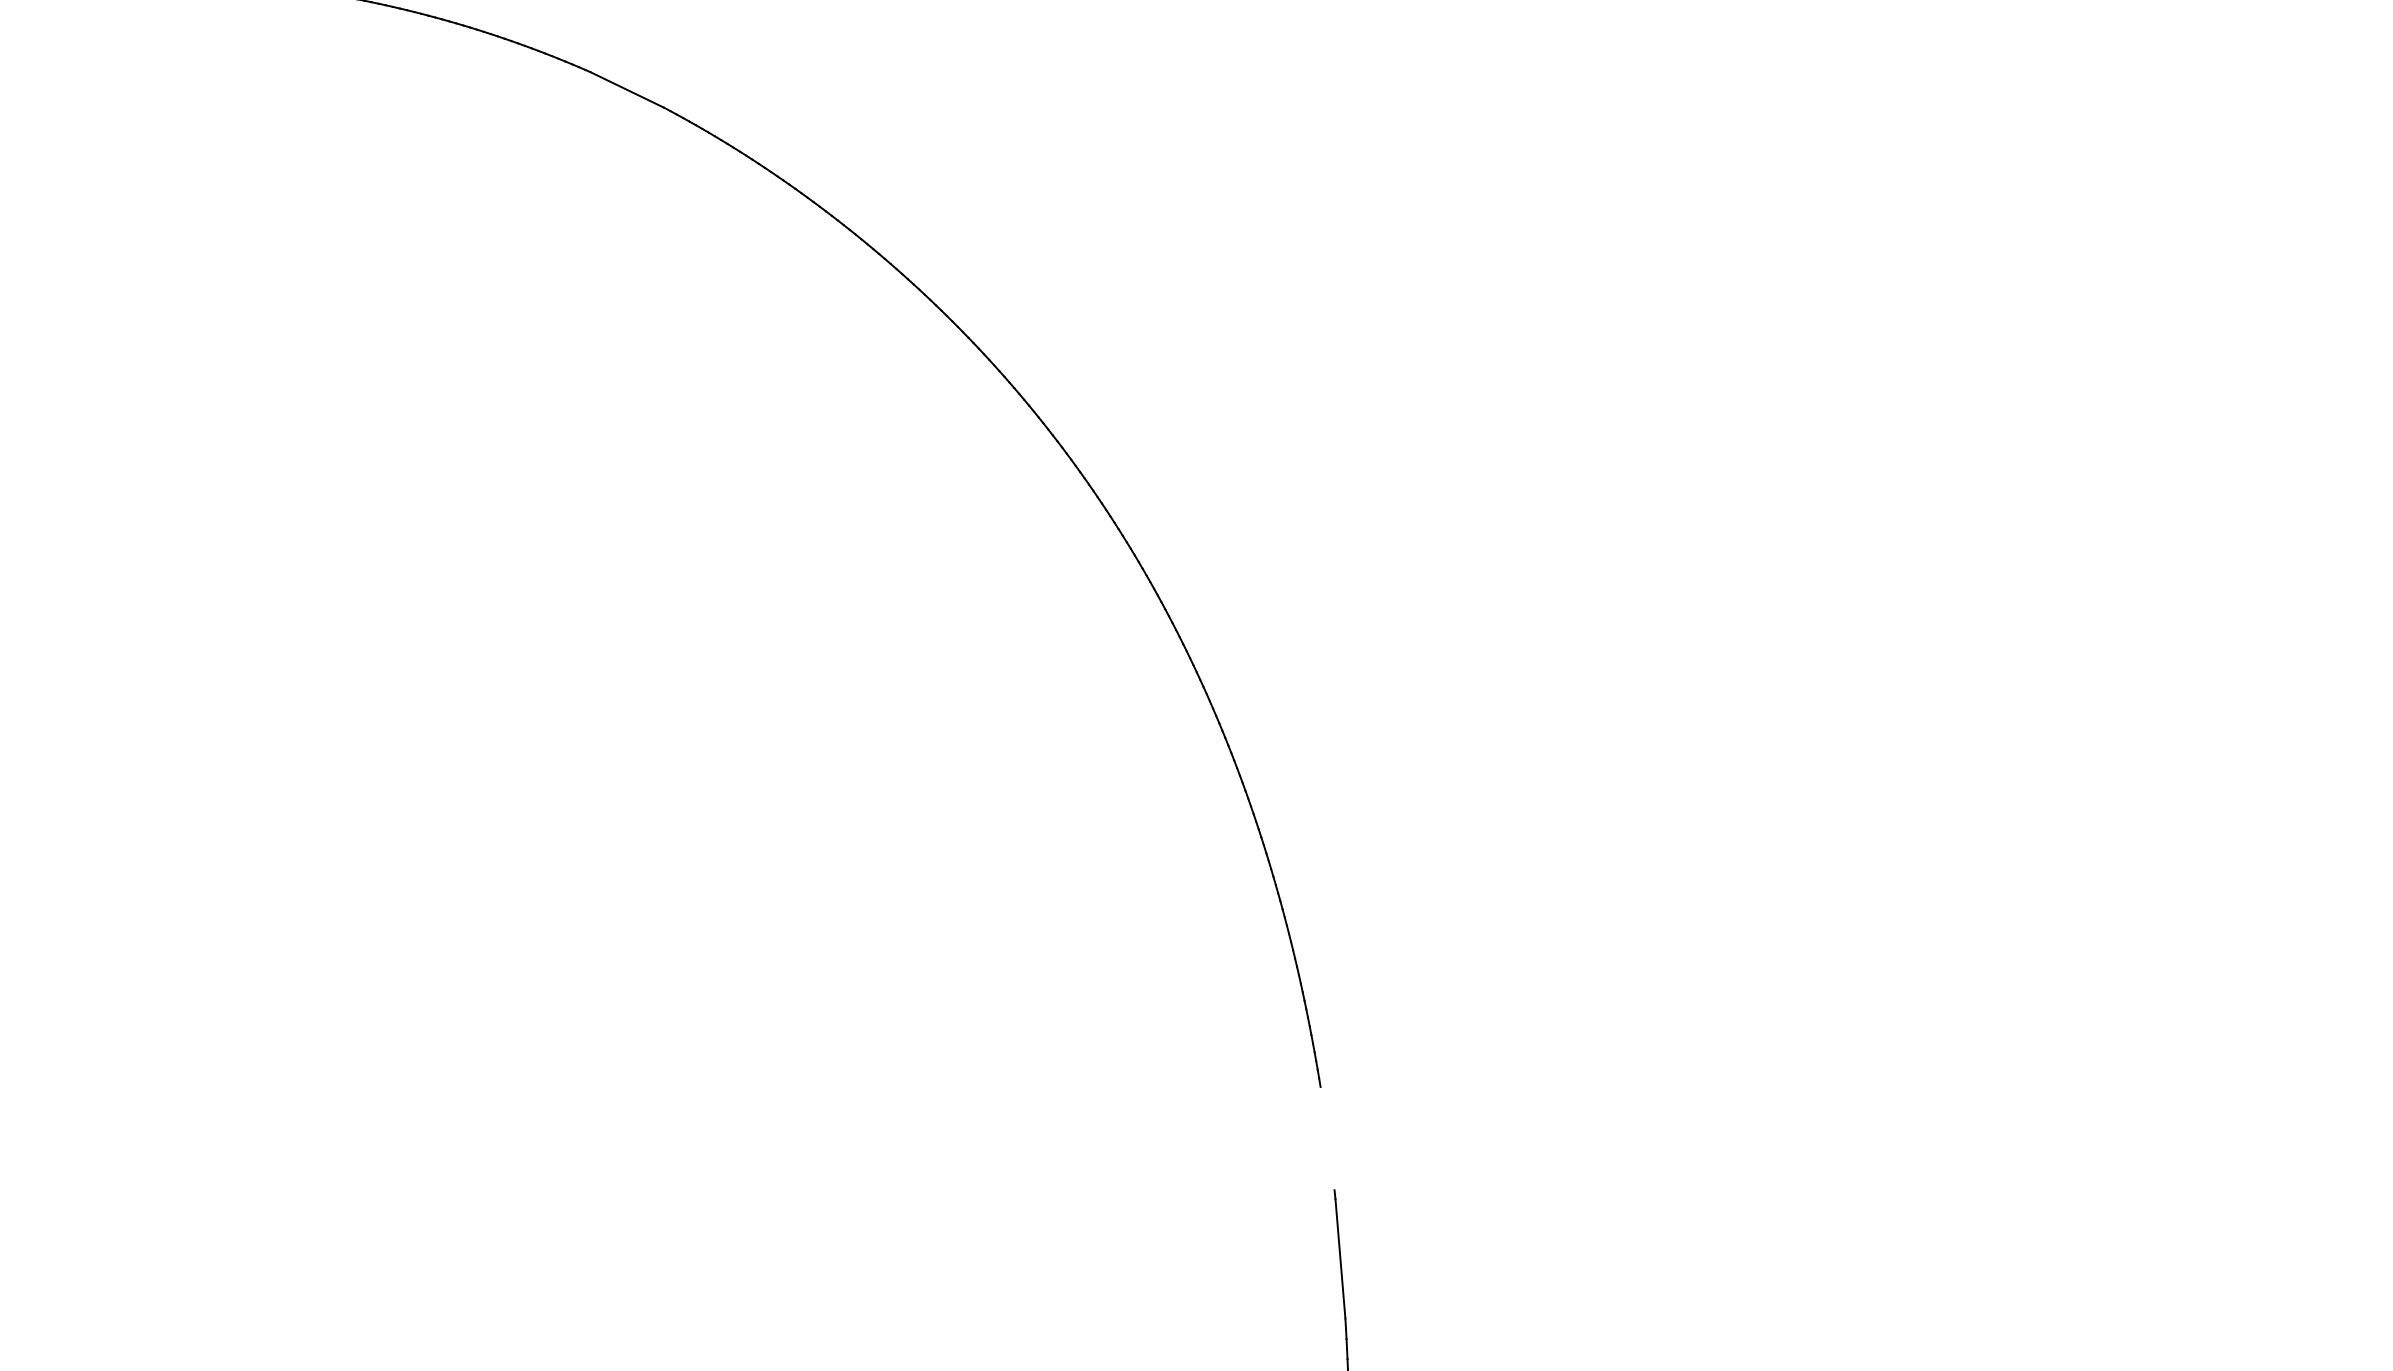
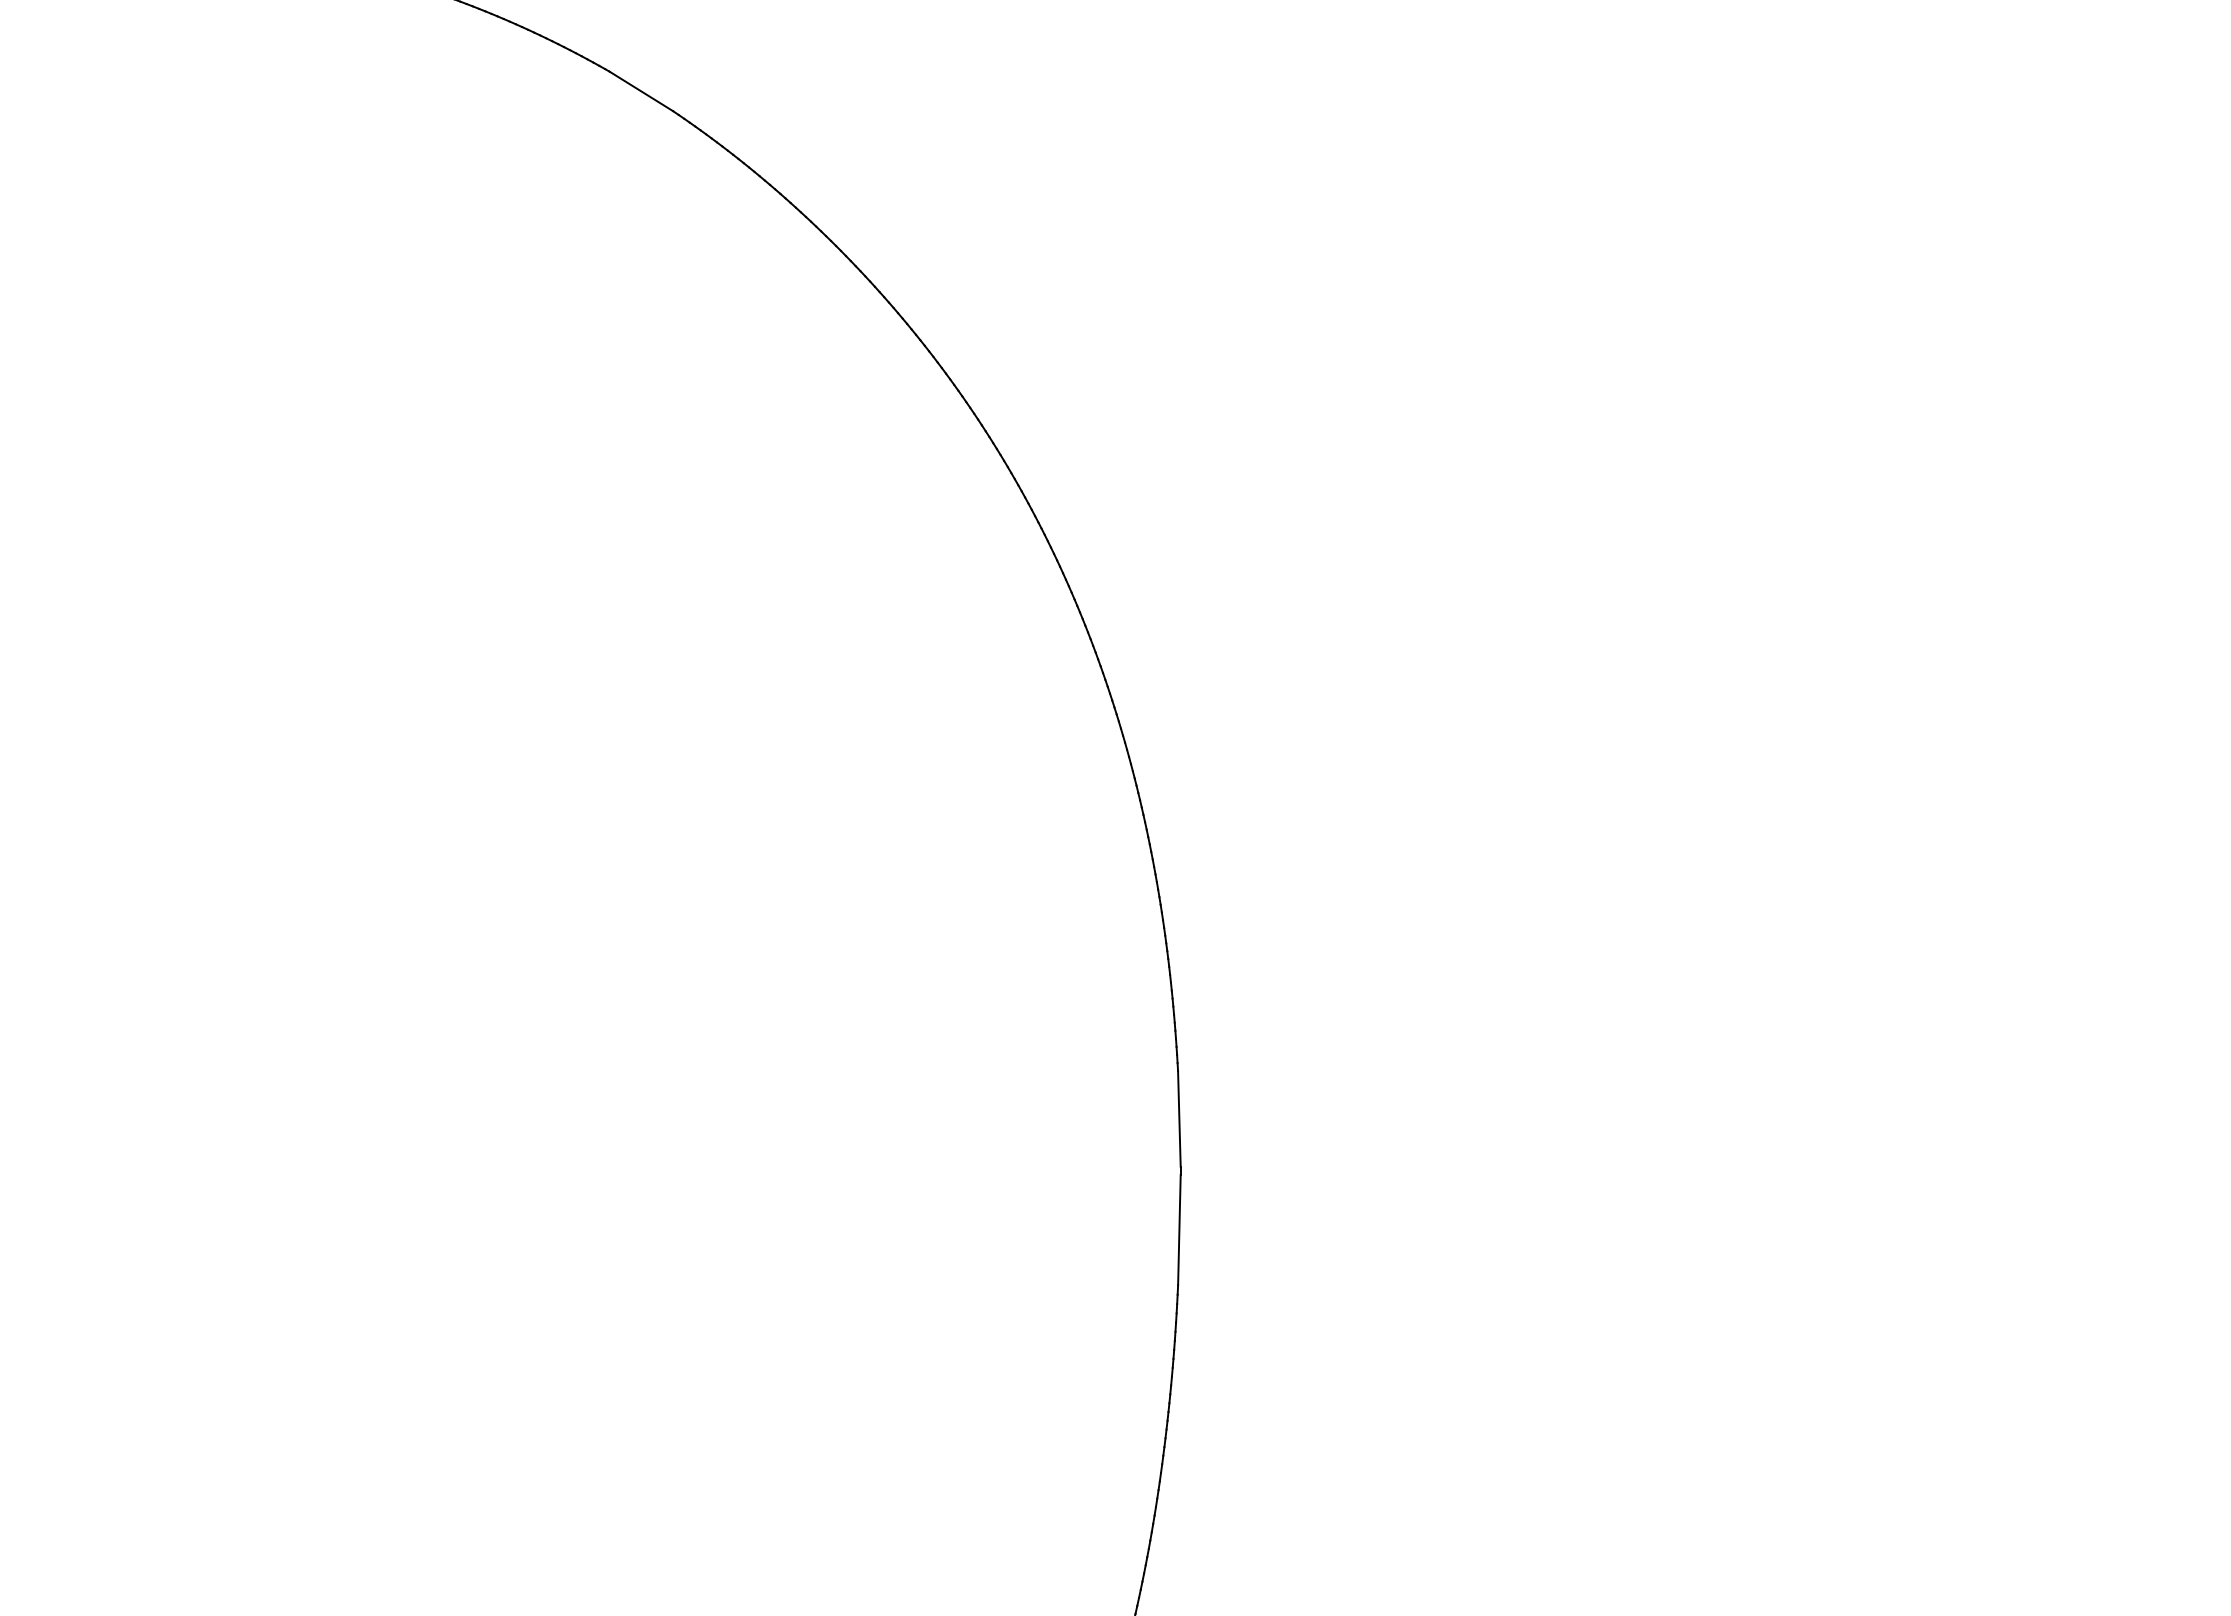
line: (1327, 1138) -> (1179, 1118), added

